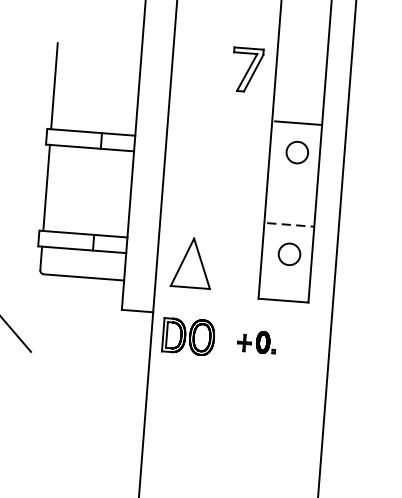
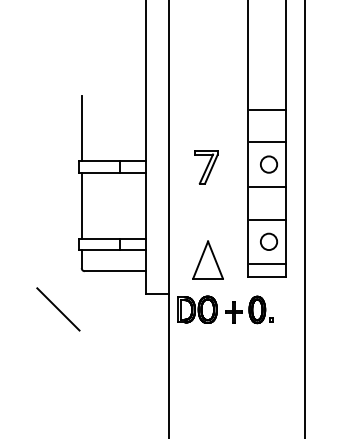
part: (247, 70) -> (206, 167), moved
line: (302, 80) -> (268, 109), added
line: (294, 181) -> (268, 186), added
line: (291, 224) -> (268, 219), dashed -> solid
part: (191, 262) -> (207, 259), moved
line: (286, 284) -> (268, 264), added
part: (256, 341) -> (249, 309), size x1.67

